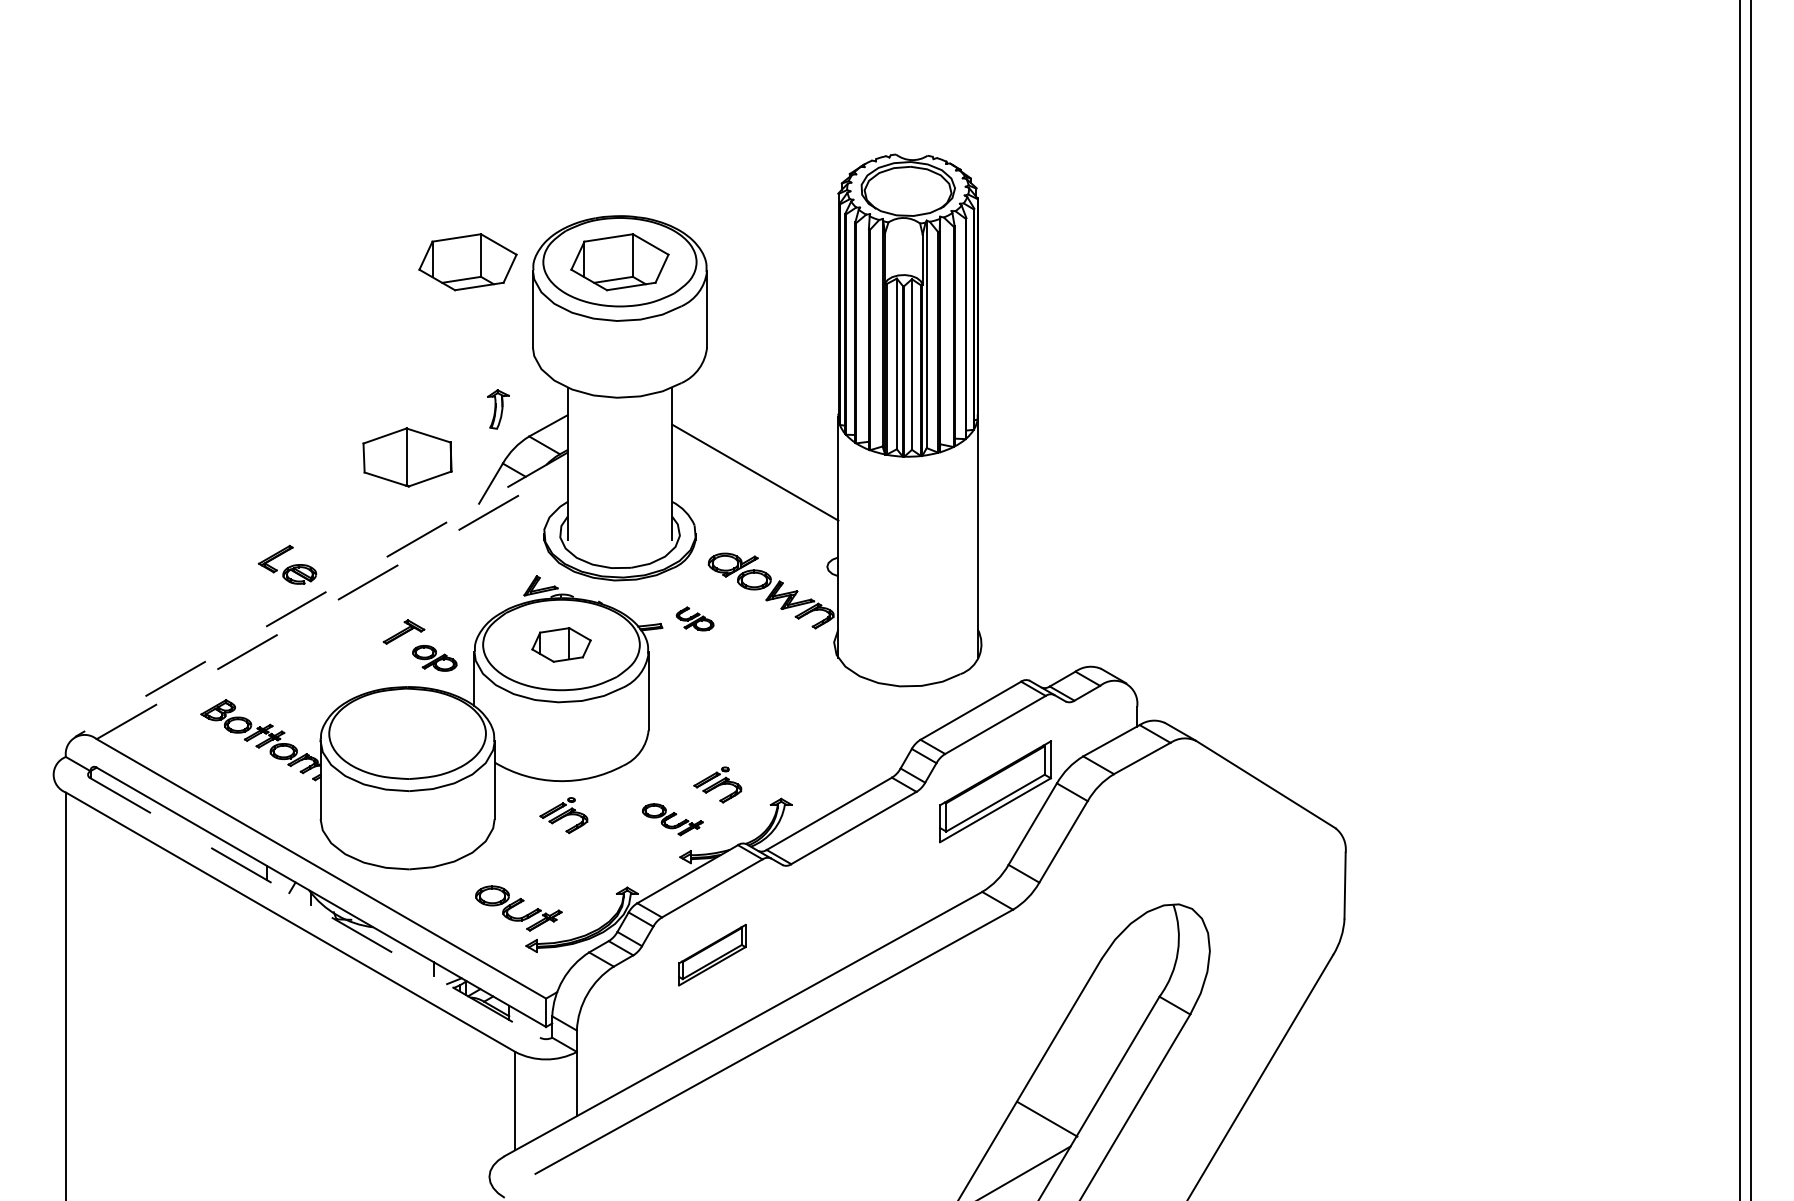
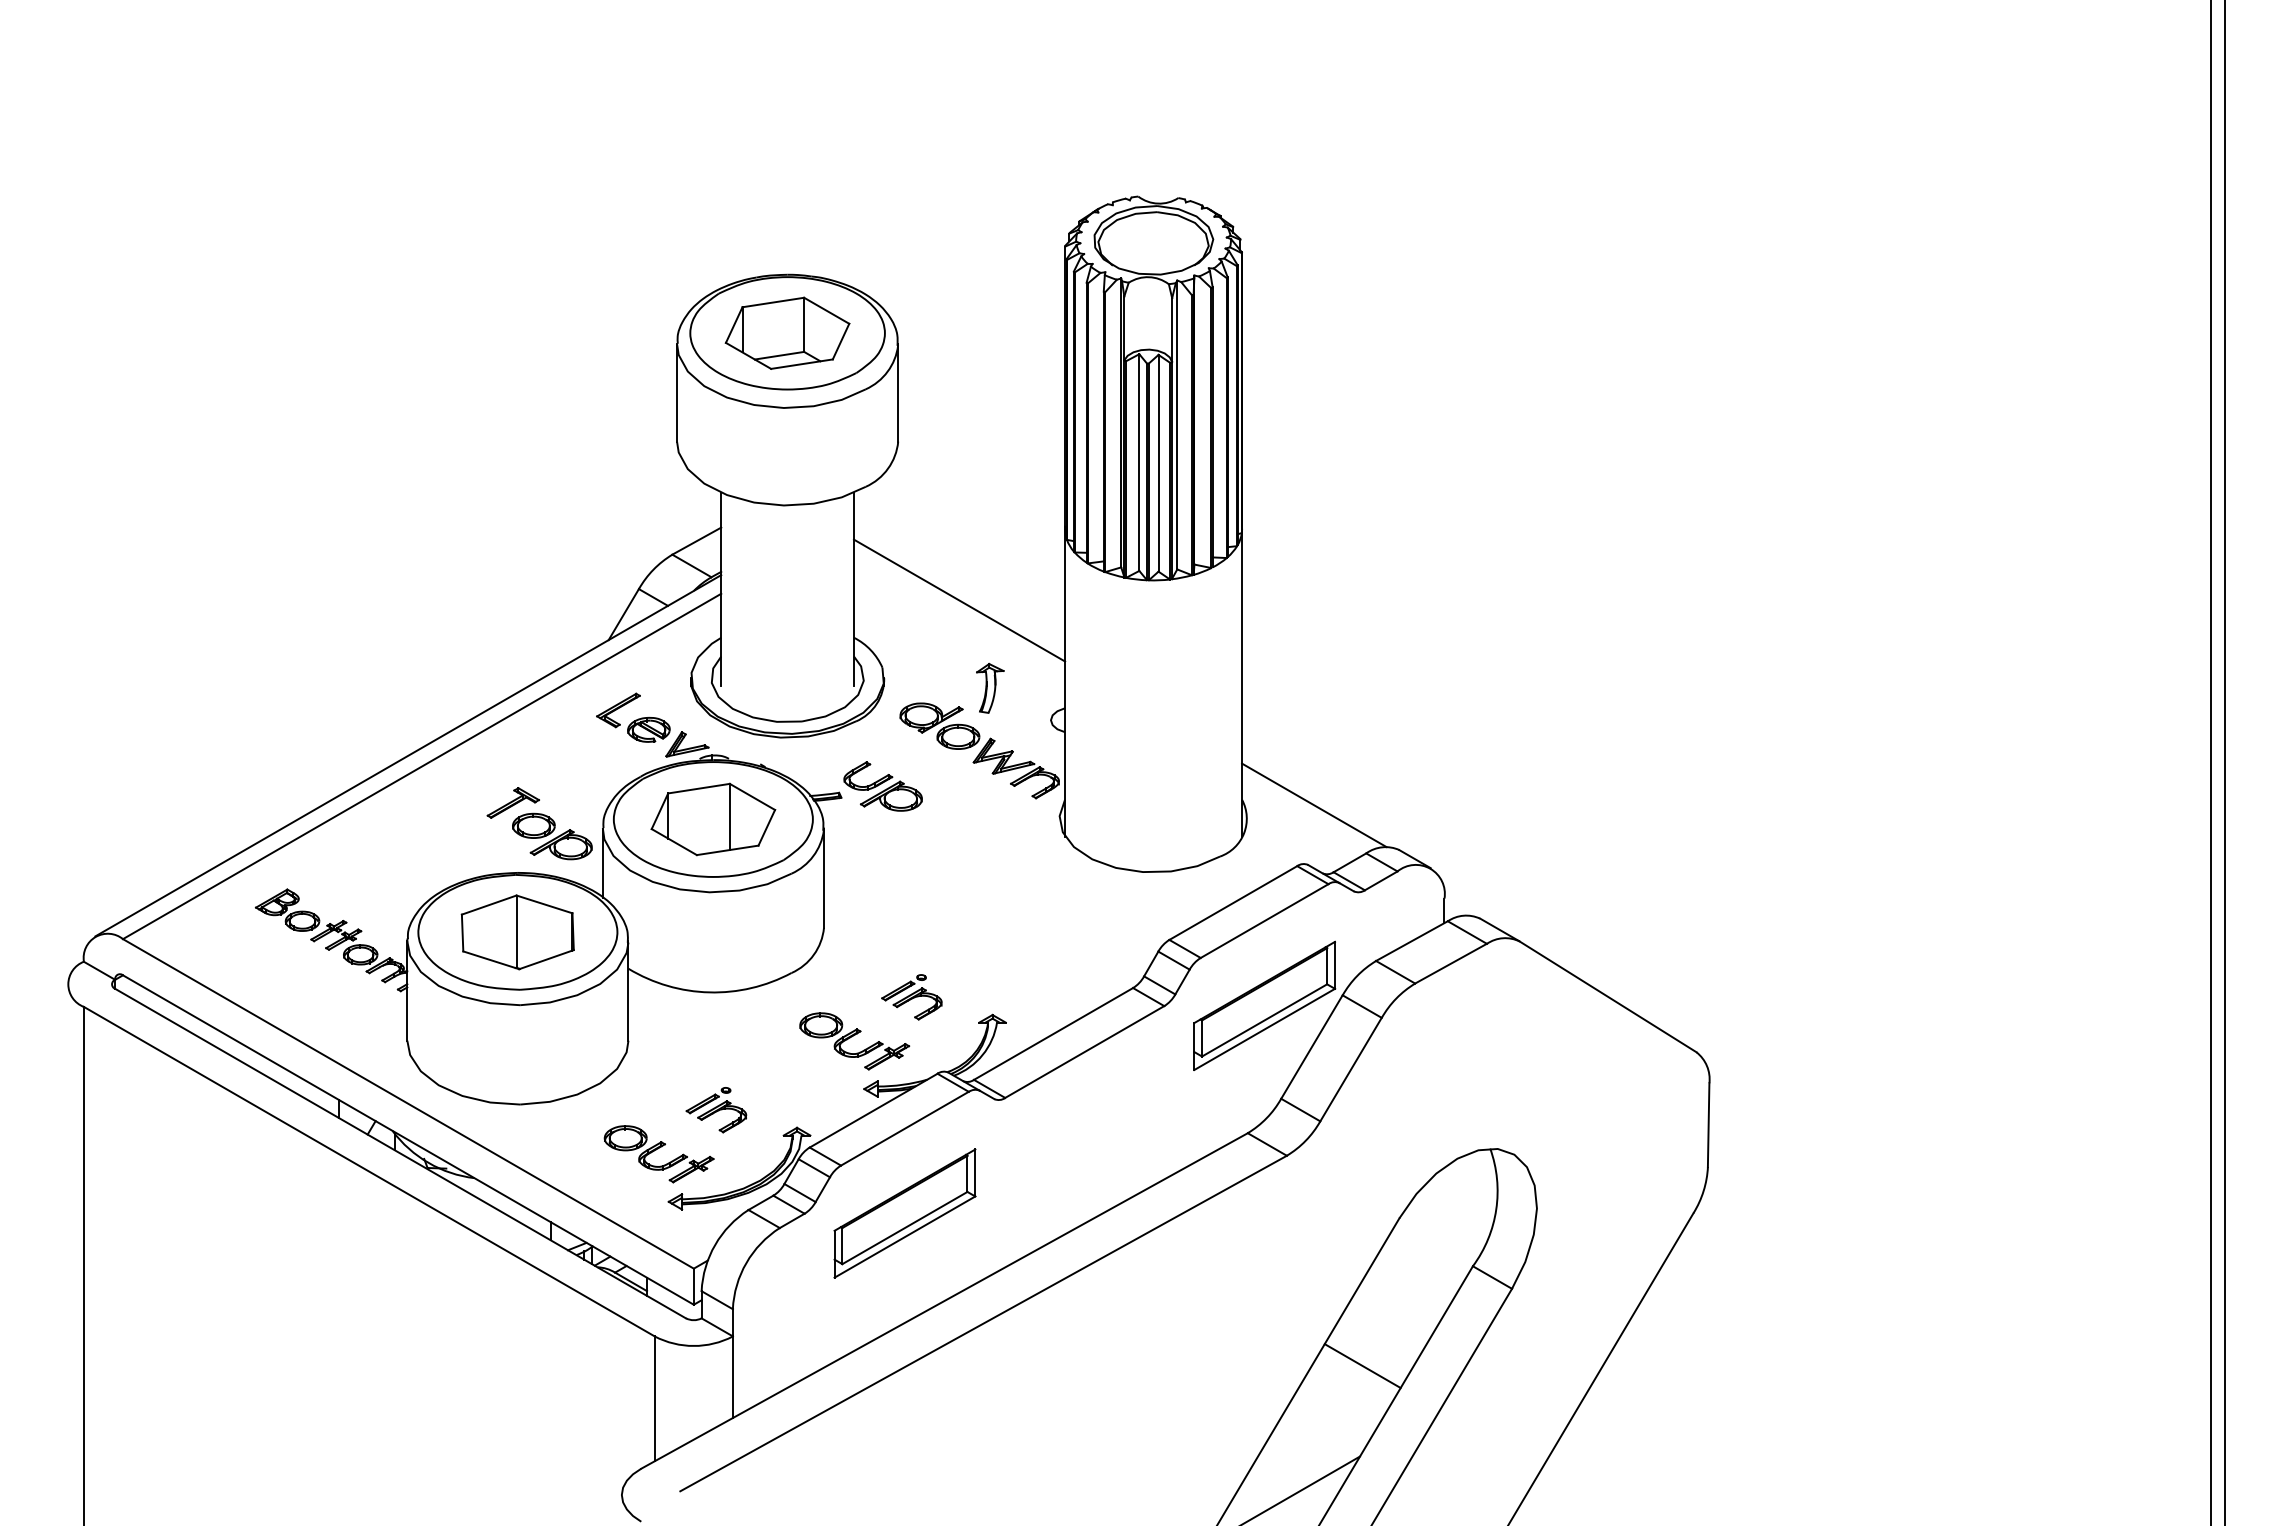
part: (467, 261) -> (594, 332), removed
part: (498, 408) -> (990, 687), moved
part: (407, 457) -> (517, 932), moved
part: (287, 564) -> (633, 717), moved
line: (320, 595) -> (407, 756), dashed -> solid
line: (332, 603) -> (422, 766), dashed -> solid
part: (694, 619) -> (882, 786), size x1.67
line: (1034, 633) -> (1314, 805), added
part: (561, 644) -> (713, 819), size x1.67
part: (434, 658) -> (552, 836), size x1.43
part: (563, 815) -> (716, 1110), moved
part: (672, 819) -> (854, 1041), size x1.43
line: (315, 907) -> (400, 1153), dashed -> solid
part: (711, 955) -> (904, 1213), size x1.67
line: (1047, 1118) -> (1362, 1365), moved

